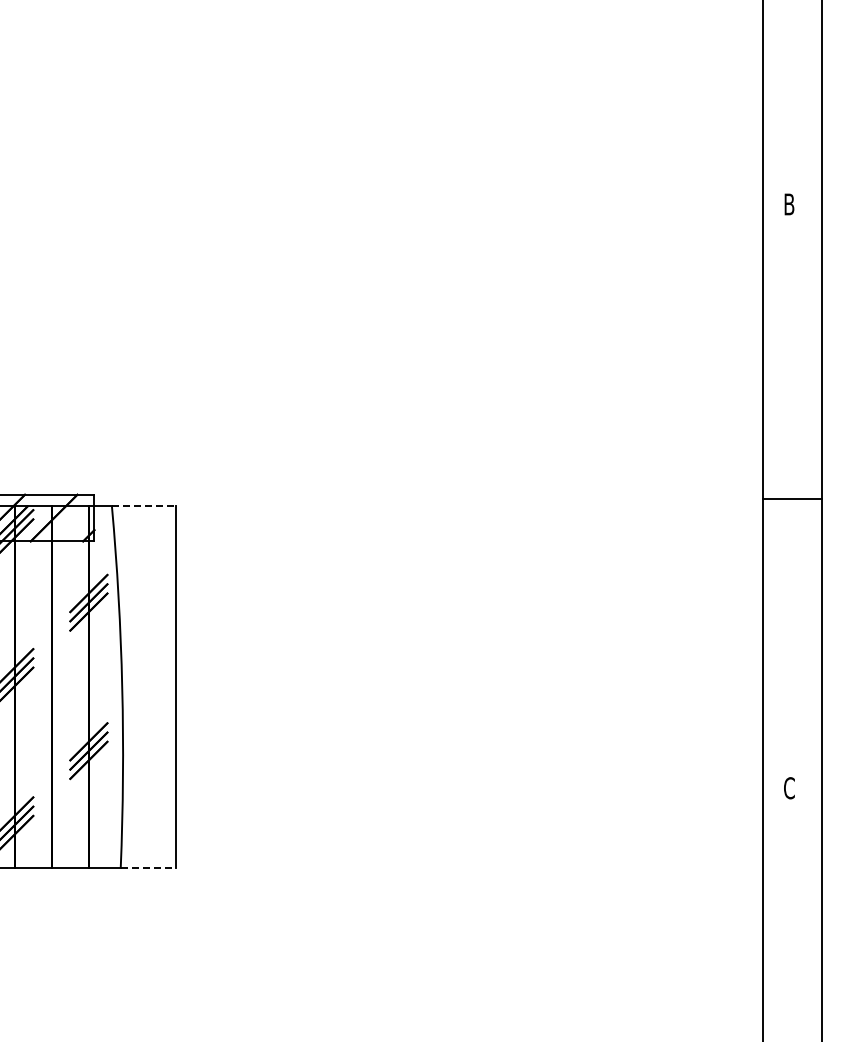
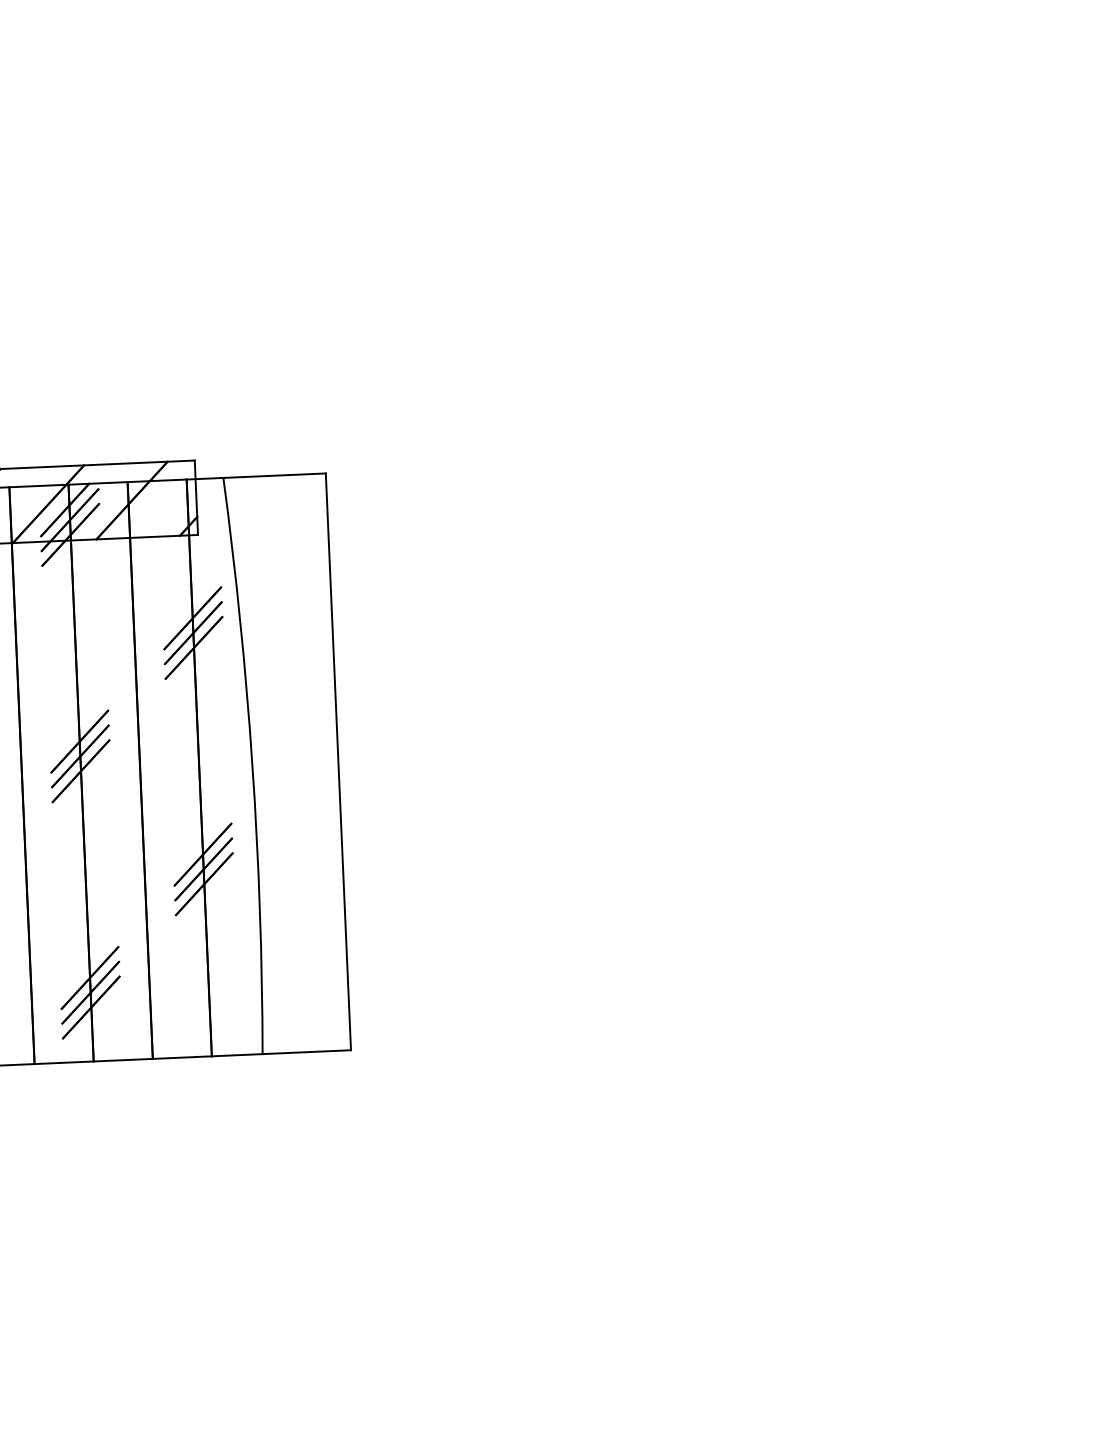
line: (144, 506) -> (275, 475), dashed -> solid
line: (148, 868) -> (306, 1052), dashed -> solid

